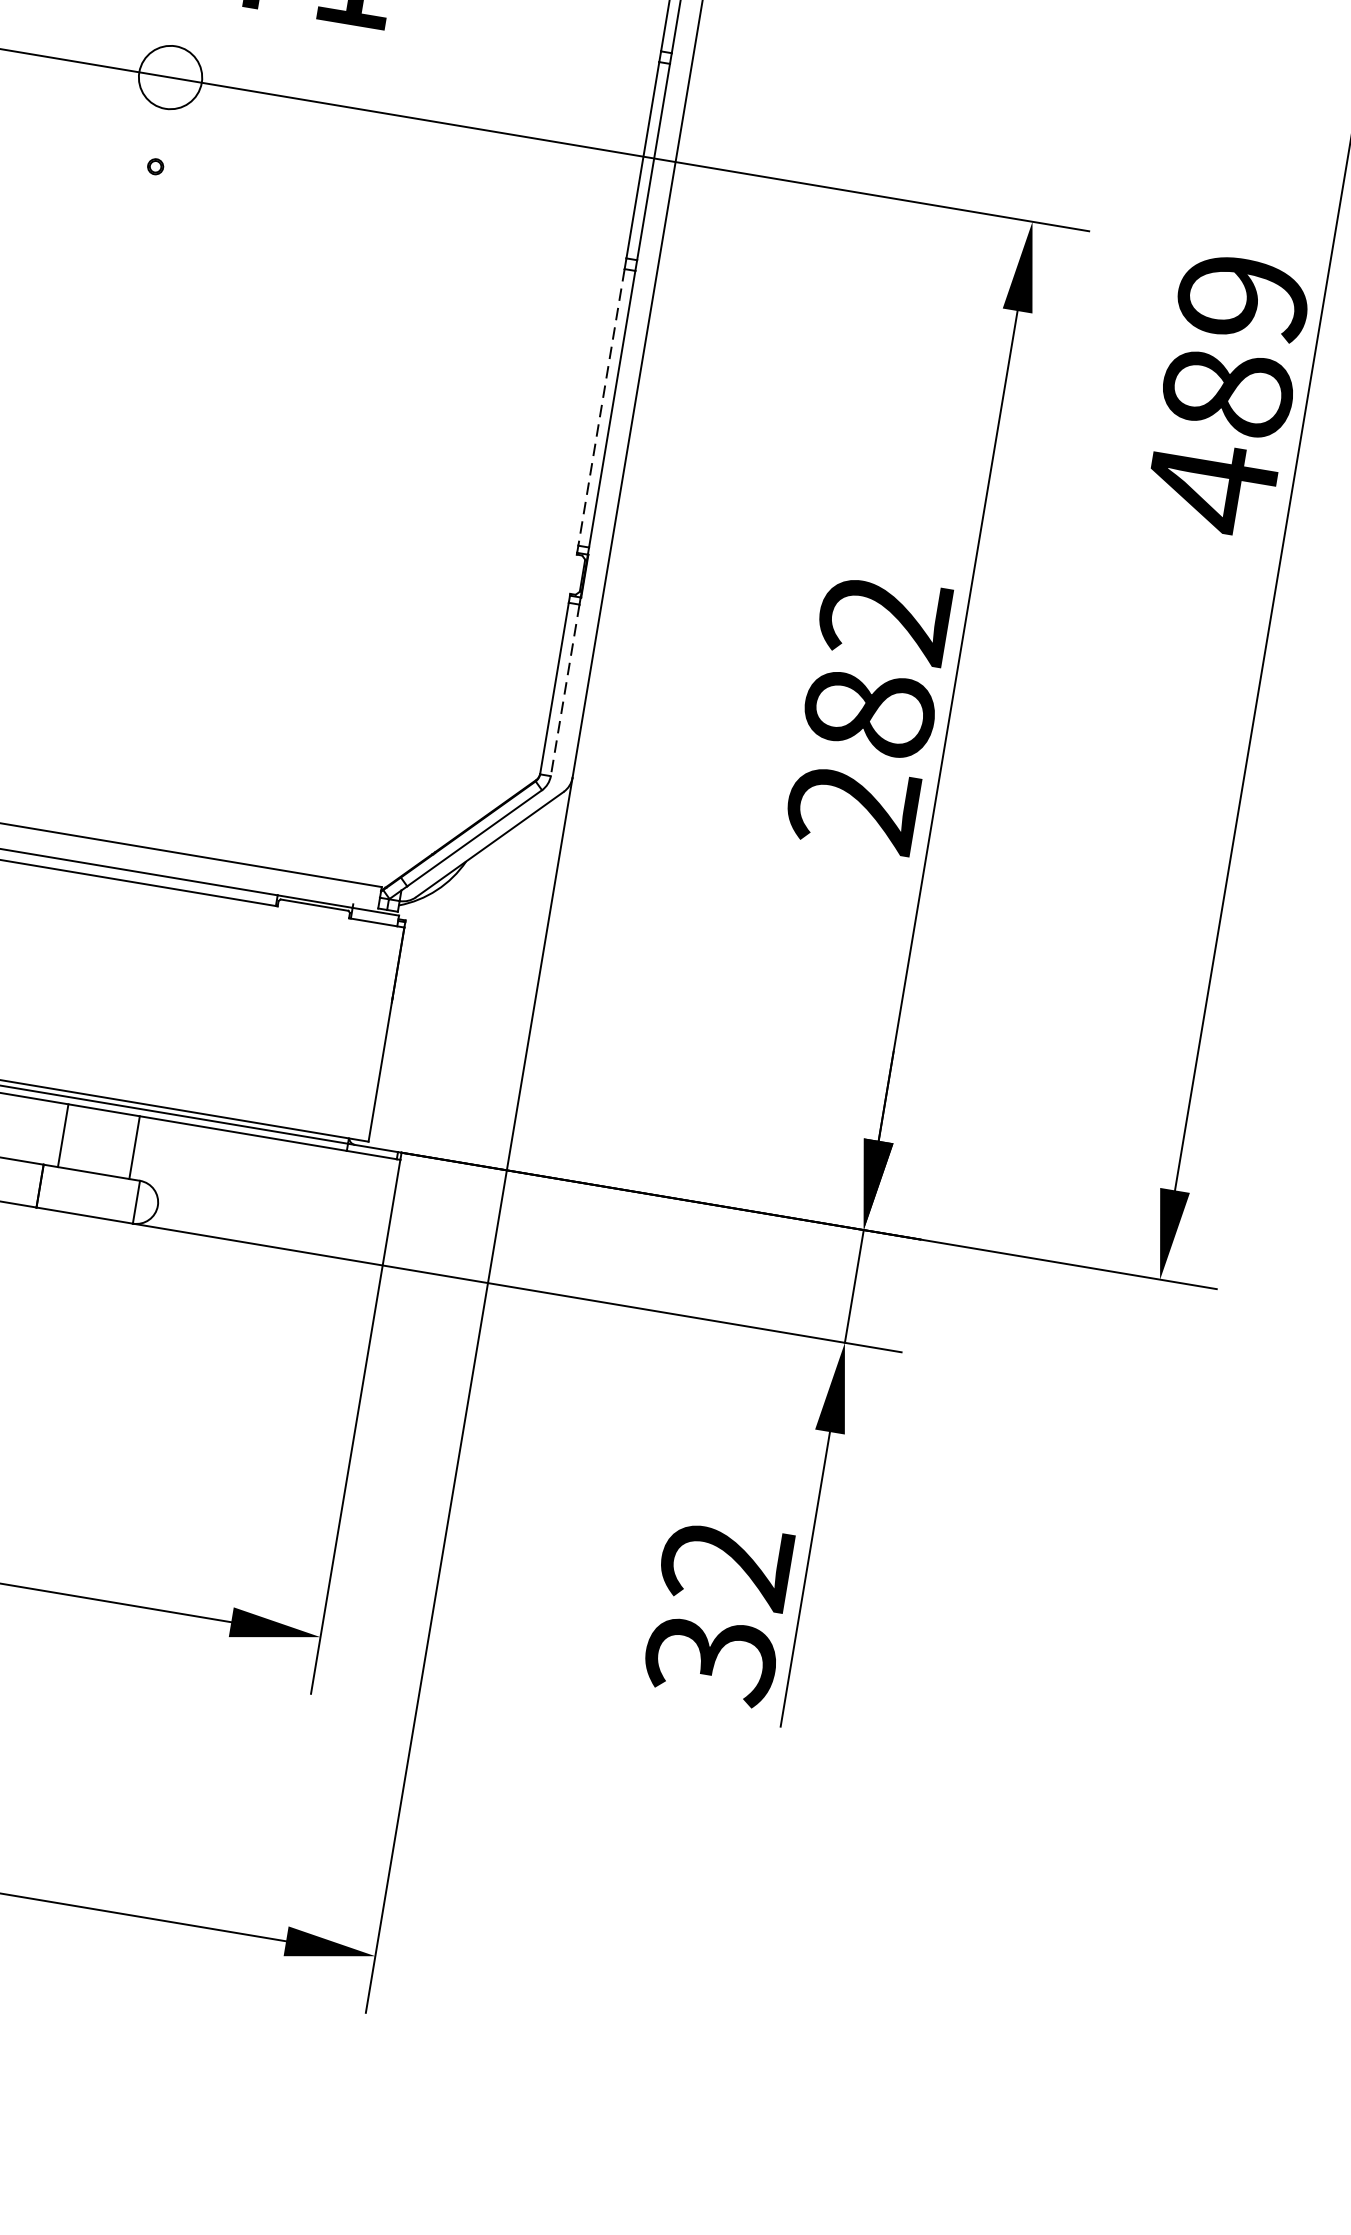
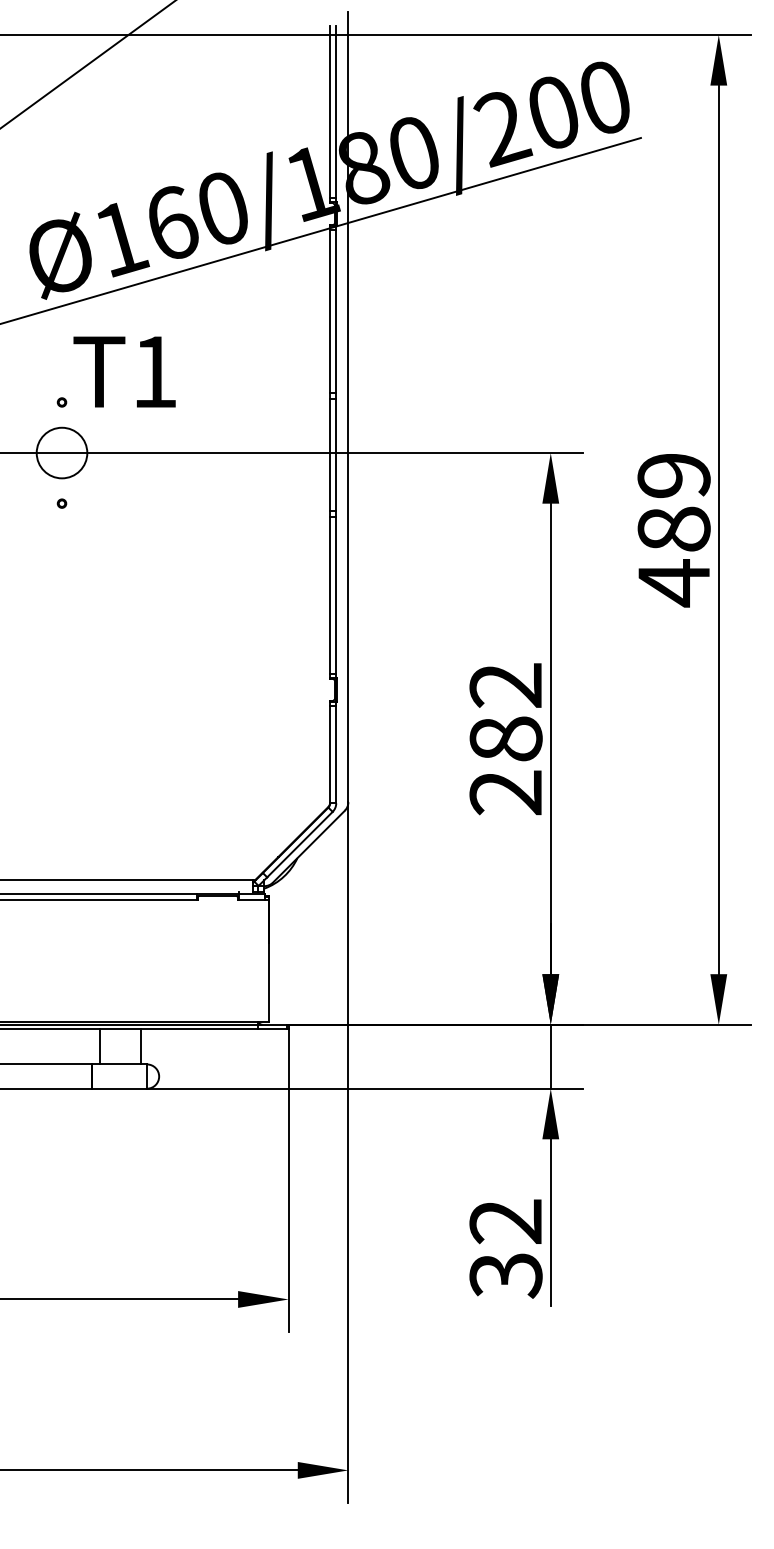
circle: (169, 76) -> (61, 452), size x1.43
line: (602, 407) -> (330, 595), dashed -> solid
line: (565, 690) -> (336, 754), dashed -> solid

